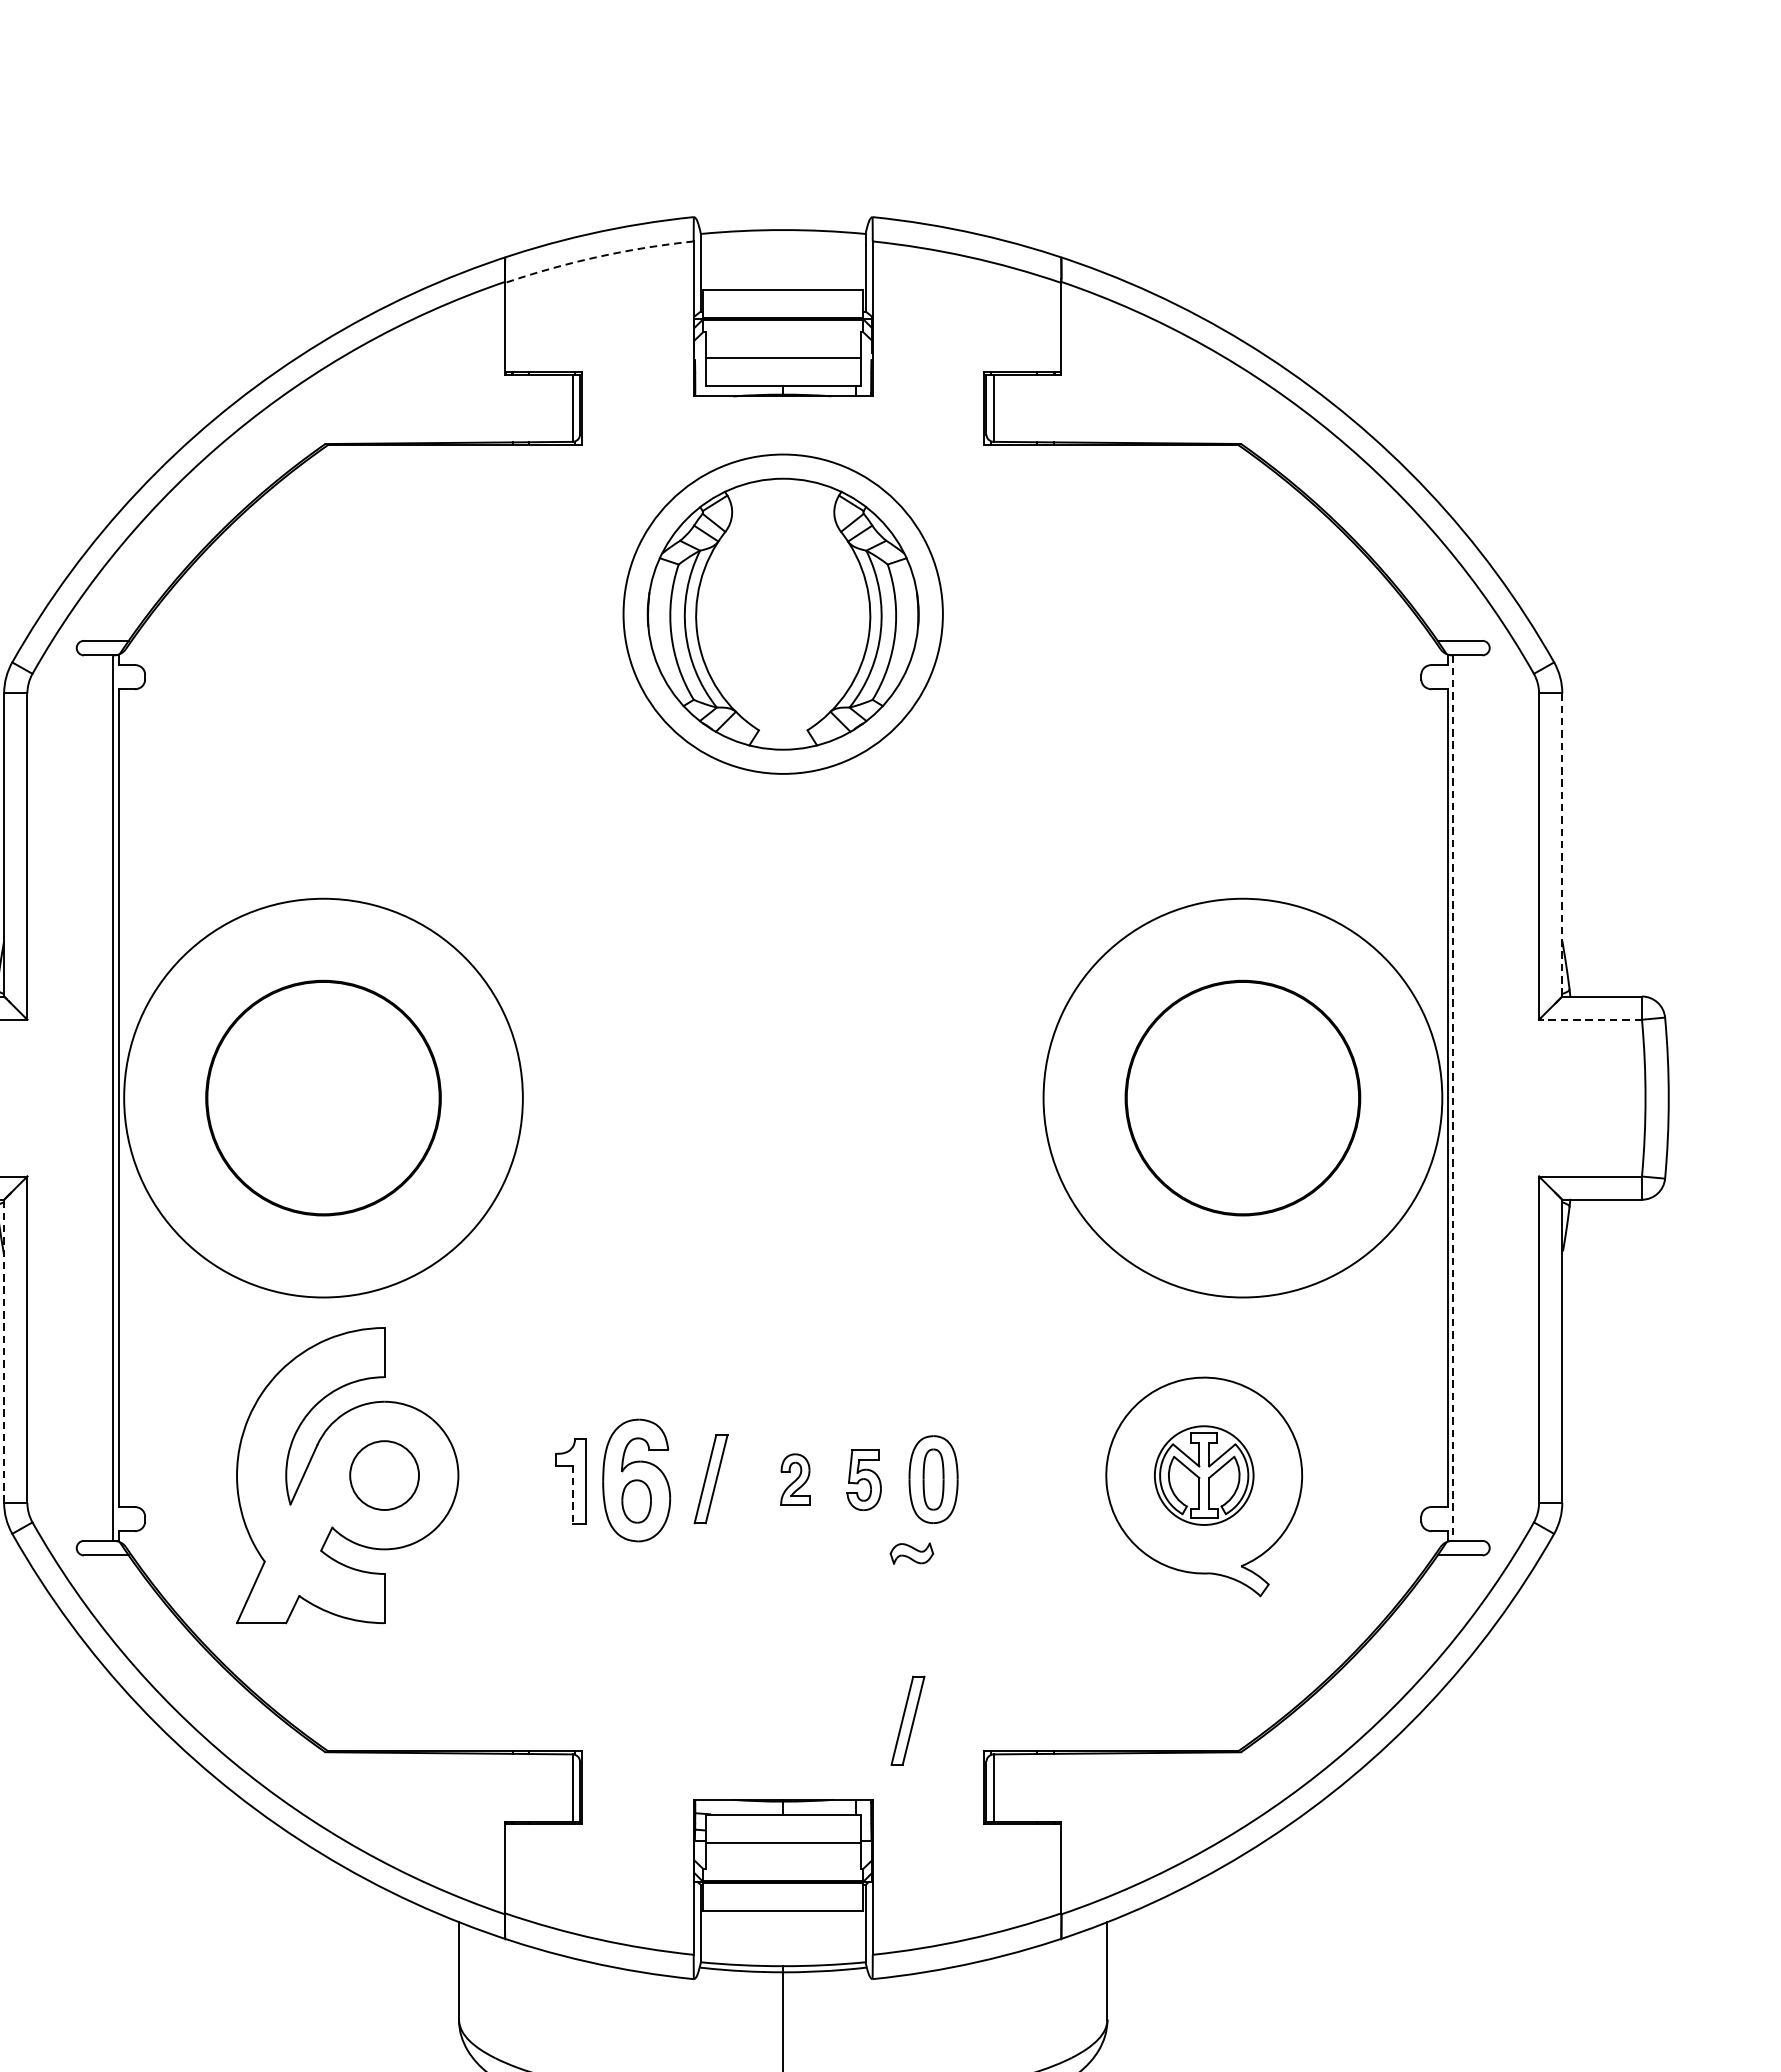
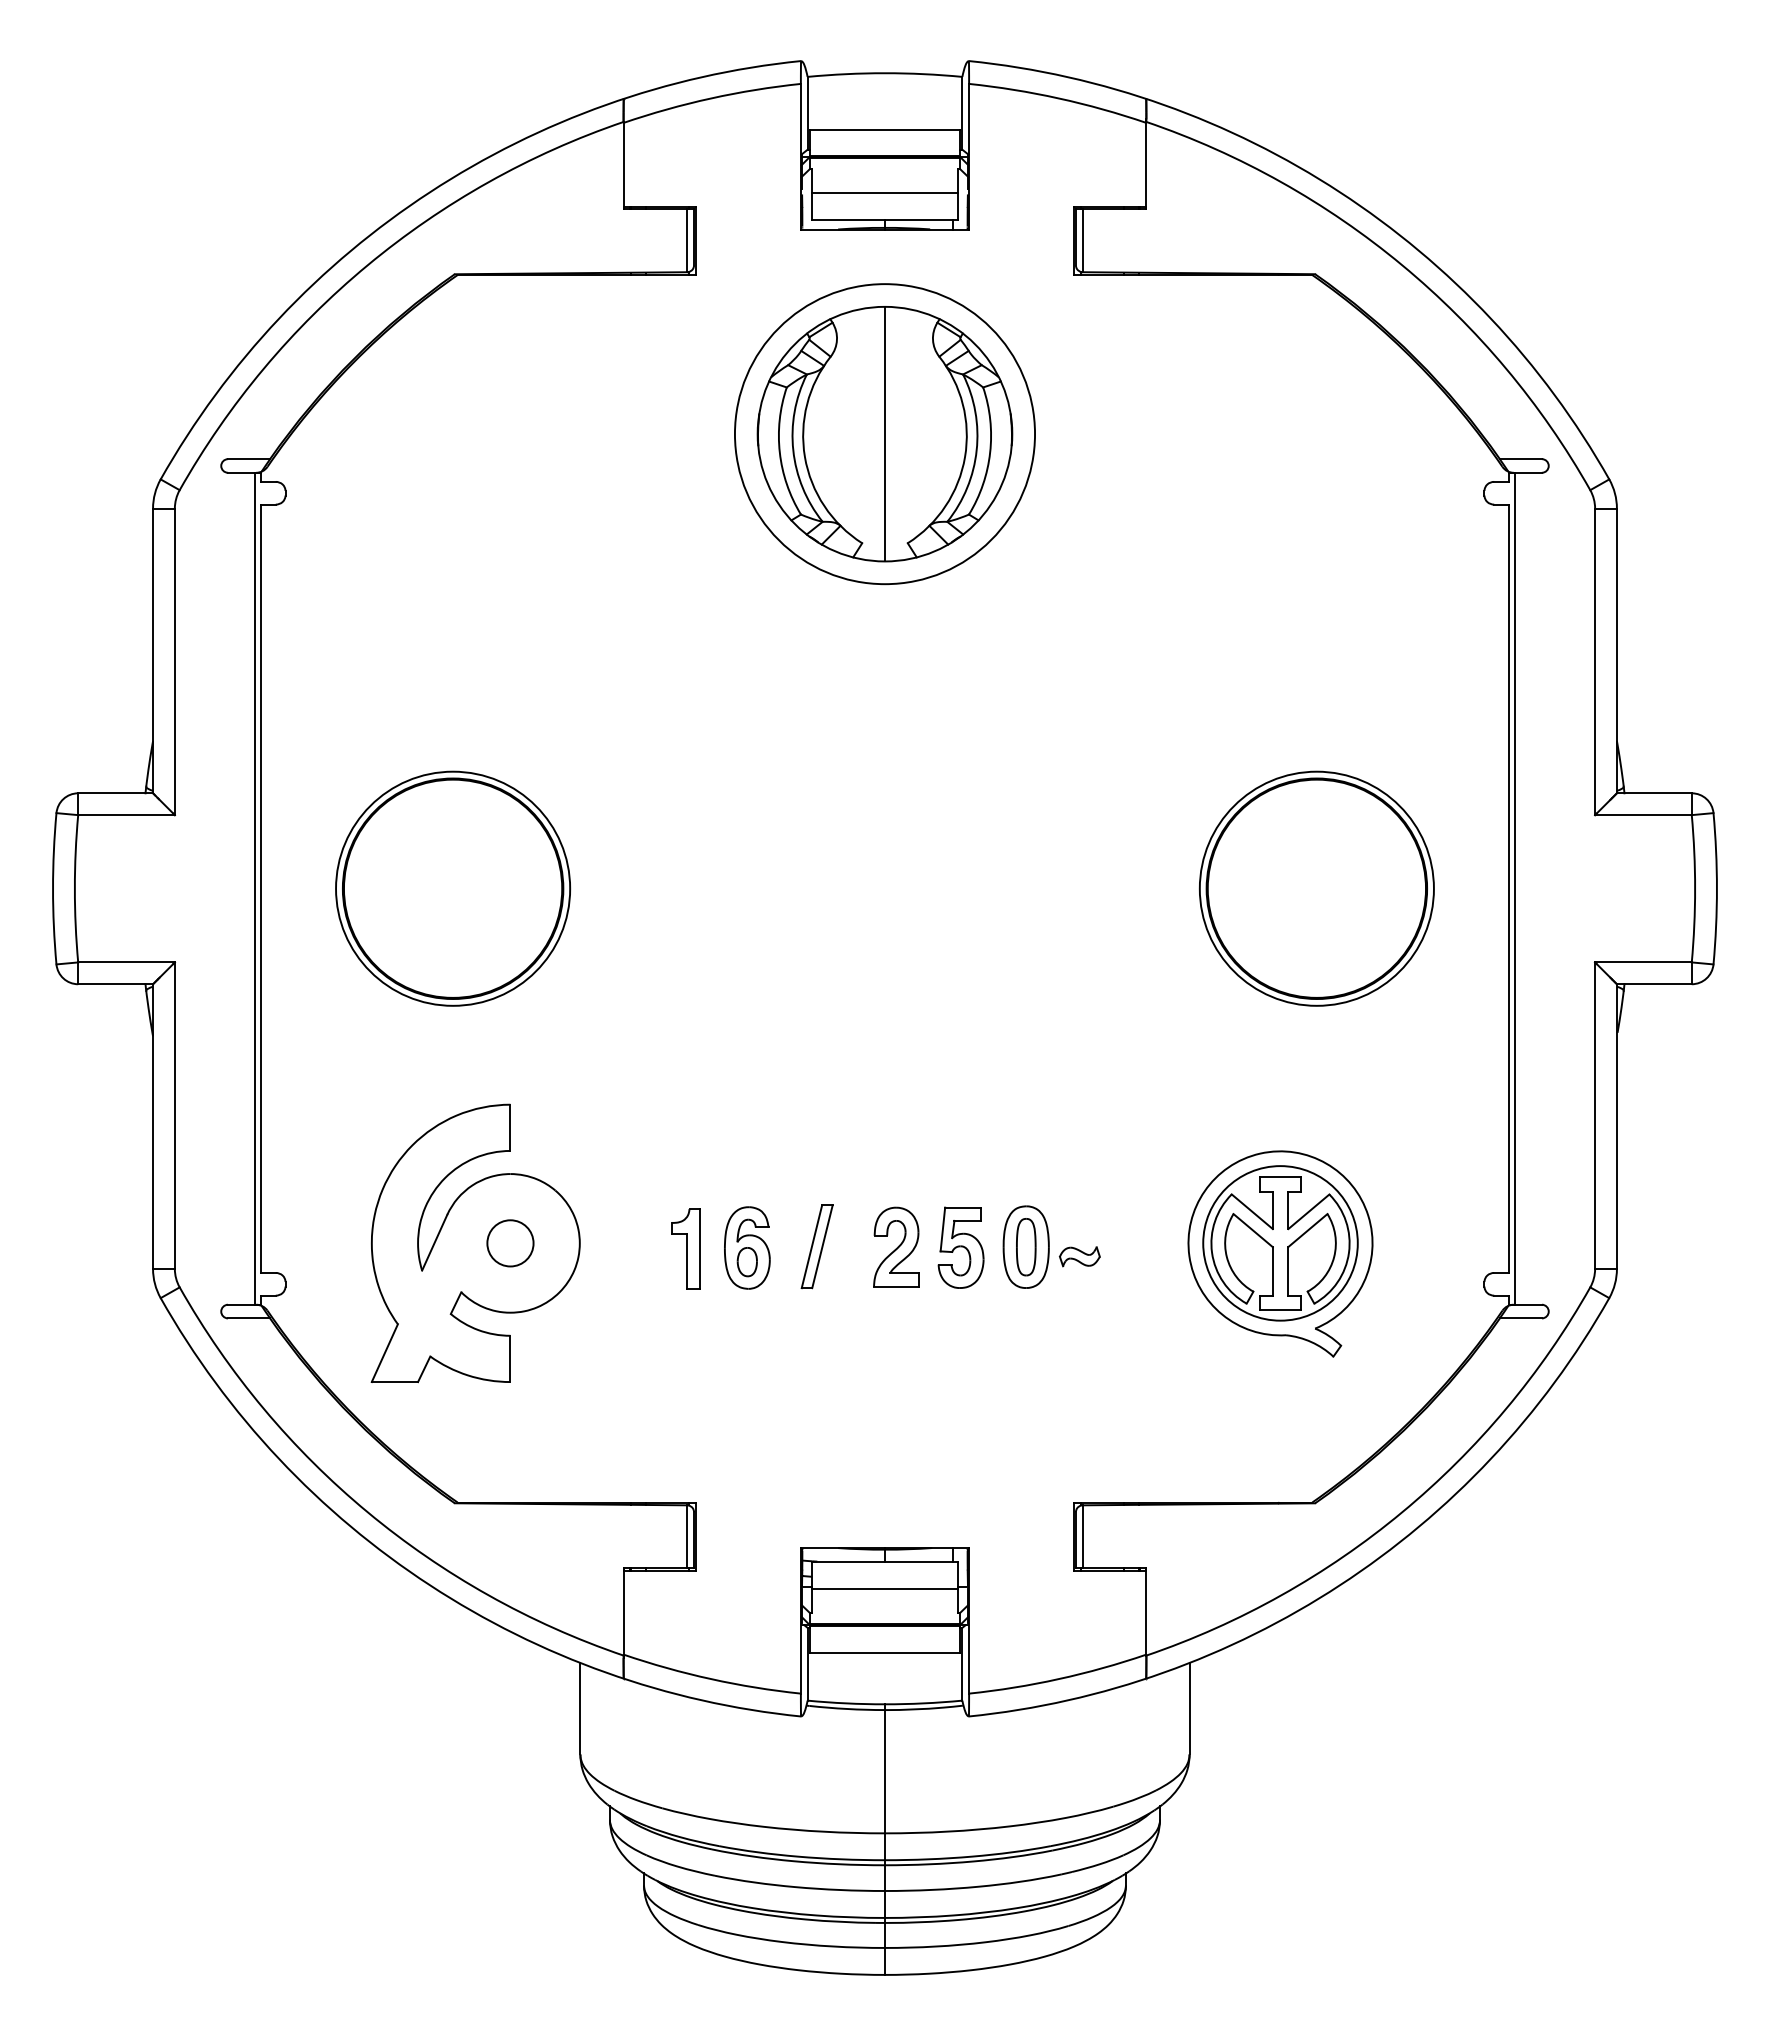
arc: (598, 256) -> (711, 98), dashed -> solid
line: (783, 613) -> (885, 433), added
line: (1561, 845) -> (1616, 651), dashed -> solid
line: (1589, 1020) -> (1642, 815), dashed -> solid
circle: (323, 1097) -> (453, 888), size x0.62
circle: (1242, 1097) -> (1316, 888), size x0.62
line: (1453, 1097) -> (1514, 888), dashed -> solid
line: (4, 1351) -> (153, 1126), dashed -> solid
circle: (384, 1475) -> (510, 1243), size x0.71
part: (1204, 1475) -> (1280, 1243), size x1.67
part: (795, 1478) -> (896, 1246), size x1.67
part: (636, 1479) -> (747, 1247), size x0.71
part: (863, 1479) -> (960, 1247), size x1.43
line: (573, 1494) -> (687, 1261), dashed -> solid
part: (911, 1553) -> (1079, 1256), moved
part: (907, 1720) -> (1001, 1473), removed

